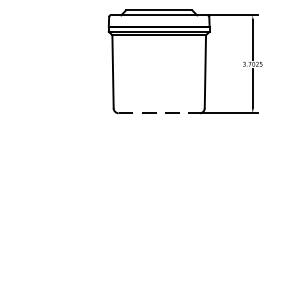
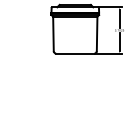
line: (159, 113) -> (75, 53), dashed -> solid

